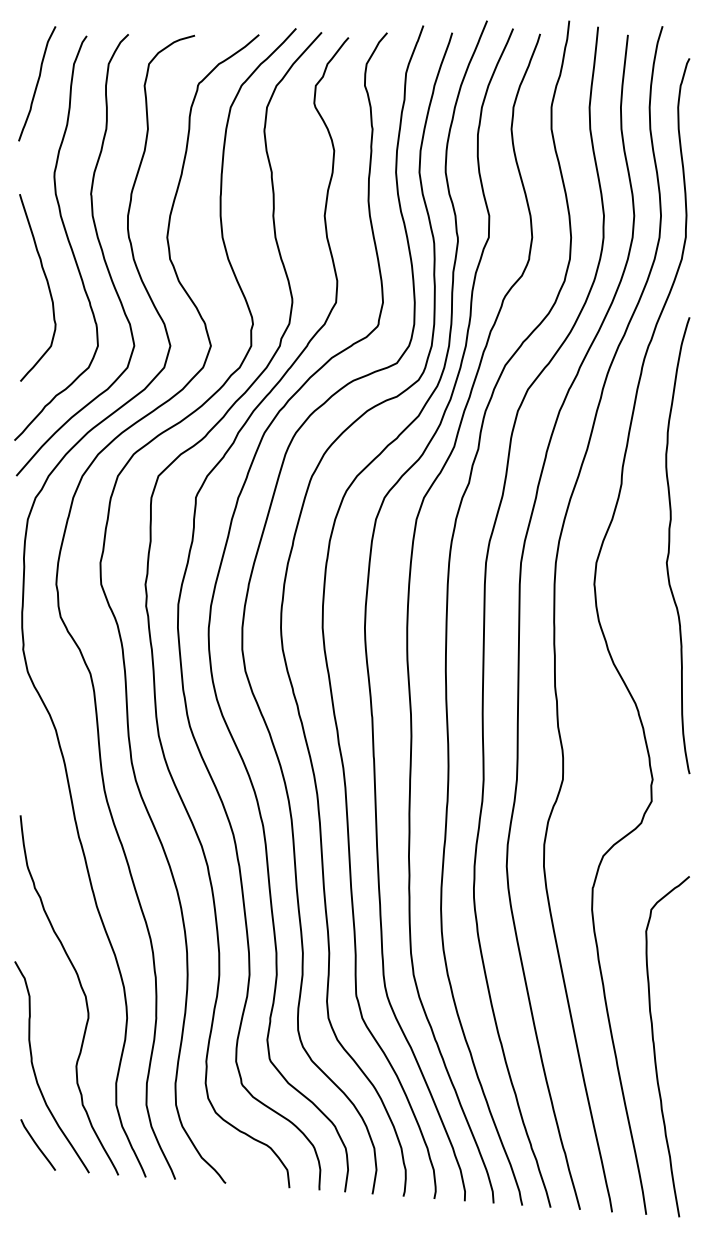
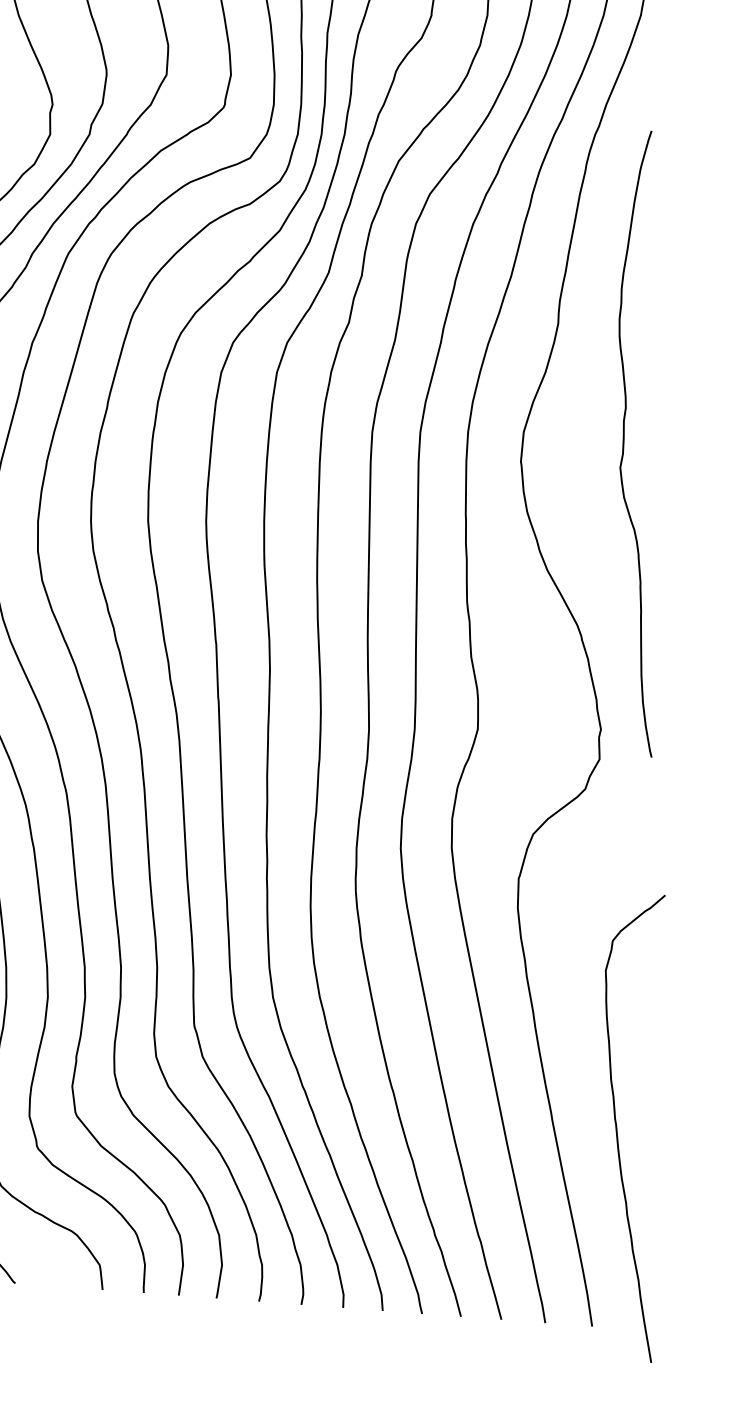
curve: (670, 543) -> (625, 441), moved
curve: (655, 1049) -> (618, 1132), moved

